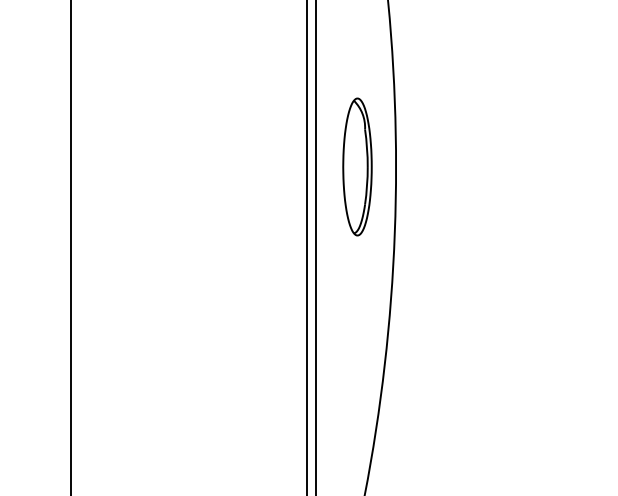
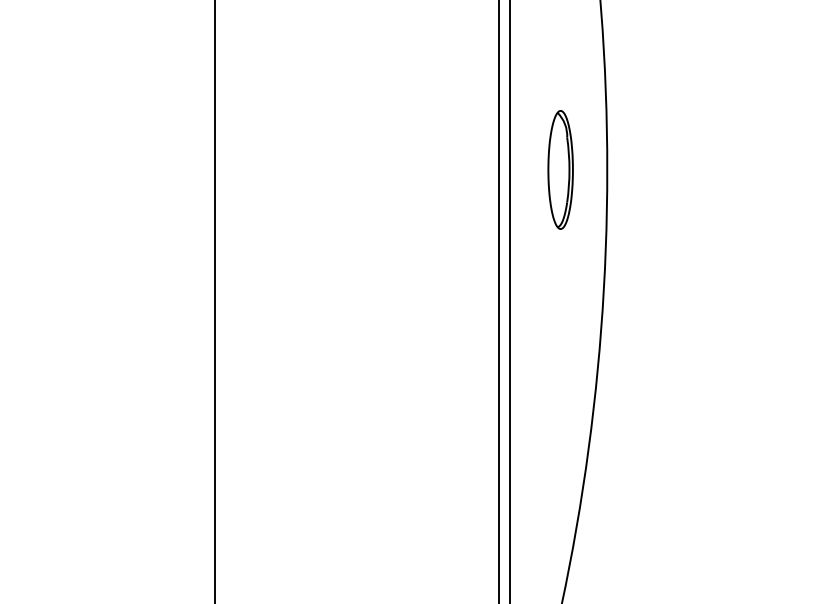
part: (357, 166) -> (560, 169), size x0.71

